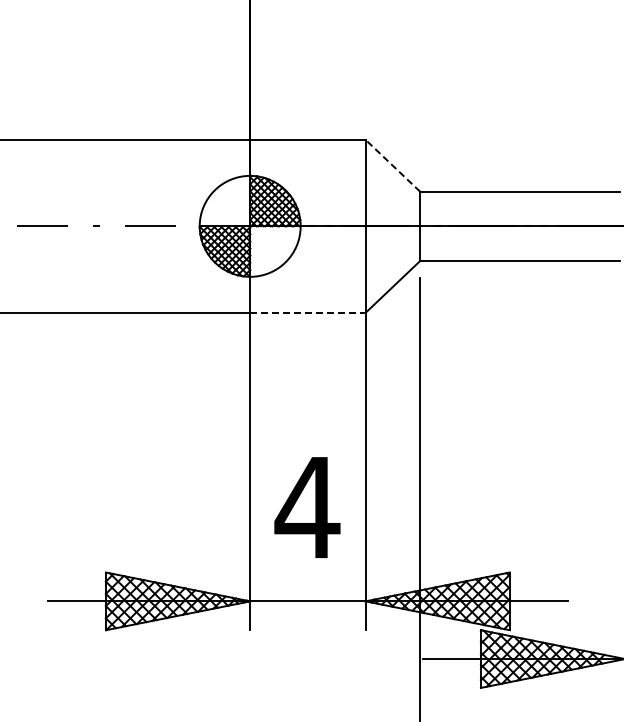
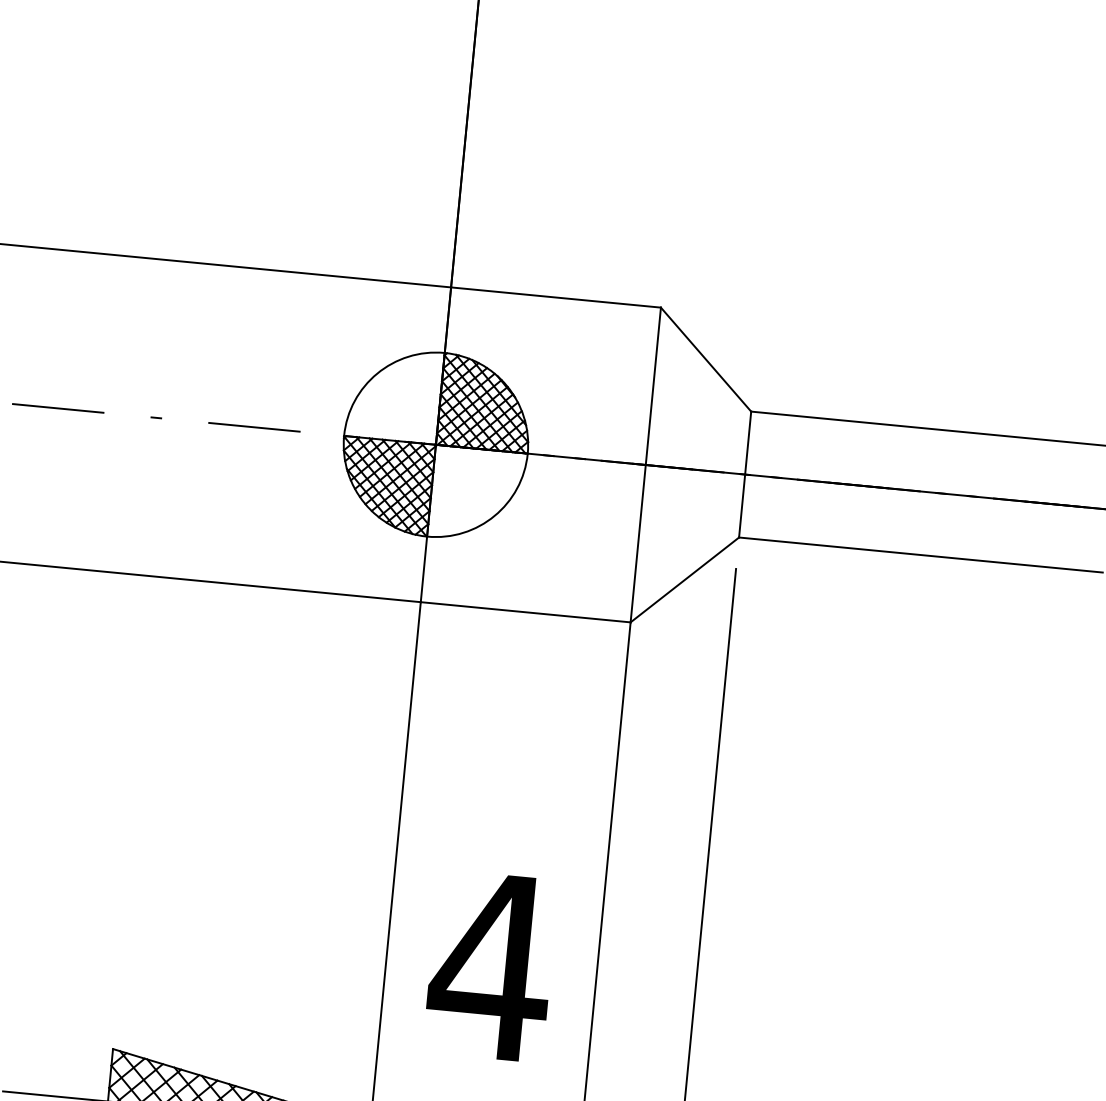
line: (392, 165) -> (705, 359), dashed -> solid
line: (307, 312) -> (525, 611), dashed -> solid

